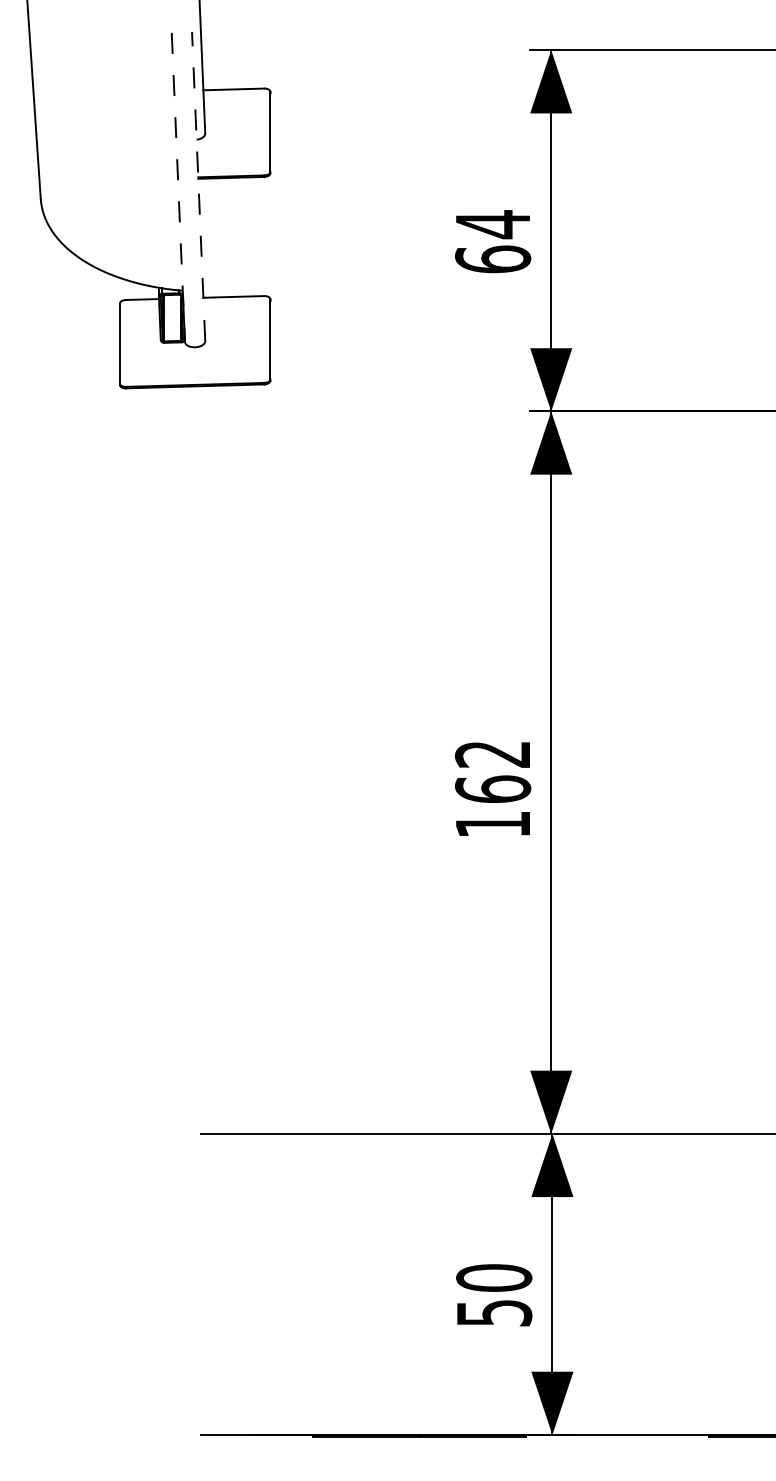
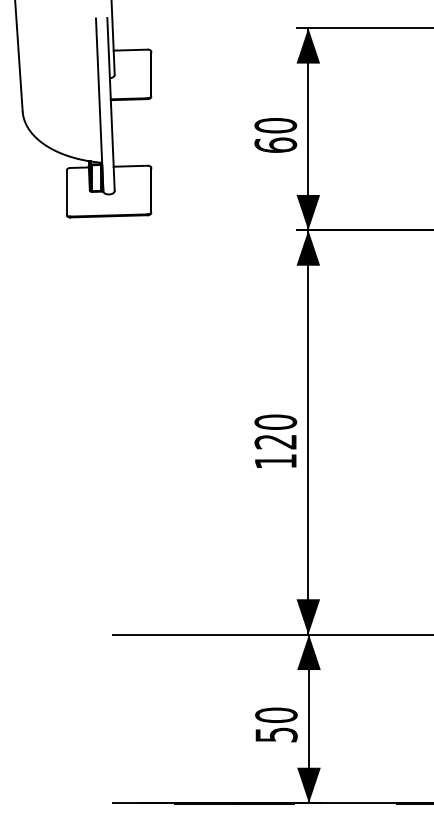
line: (178, 186) -> (99, 104), dashed -> solid
line: (199, 186) -> (111, 104), dashed -> solid
text: (492, 224) -> (275, 125), 64 -> 60
text: (492, 770) -> (275, 431), 162 -> 120

